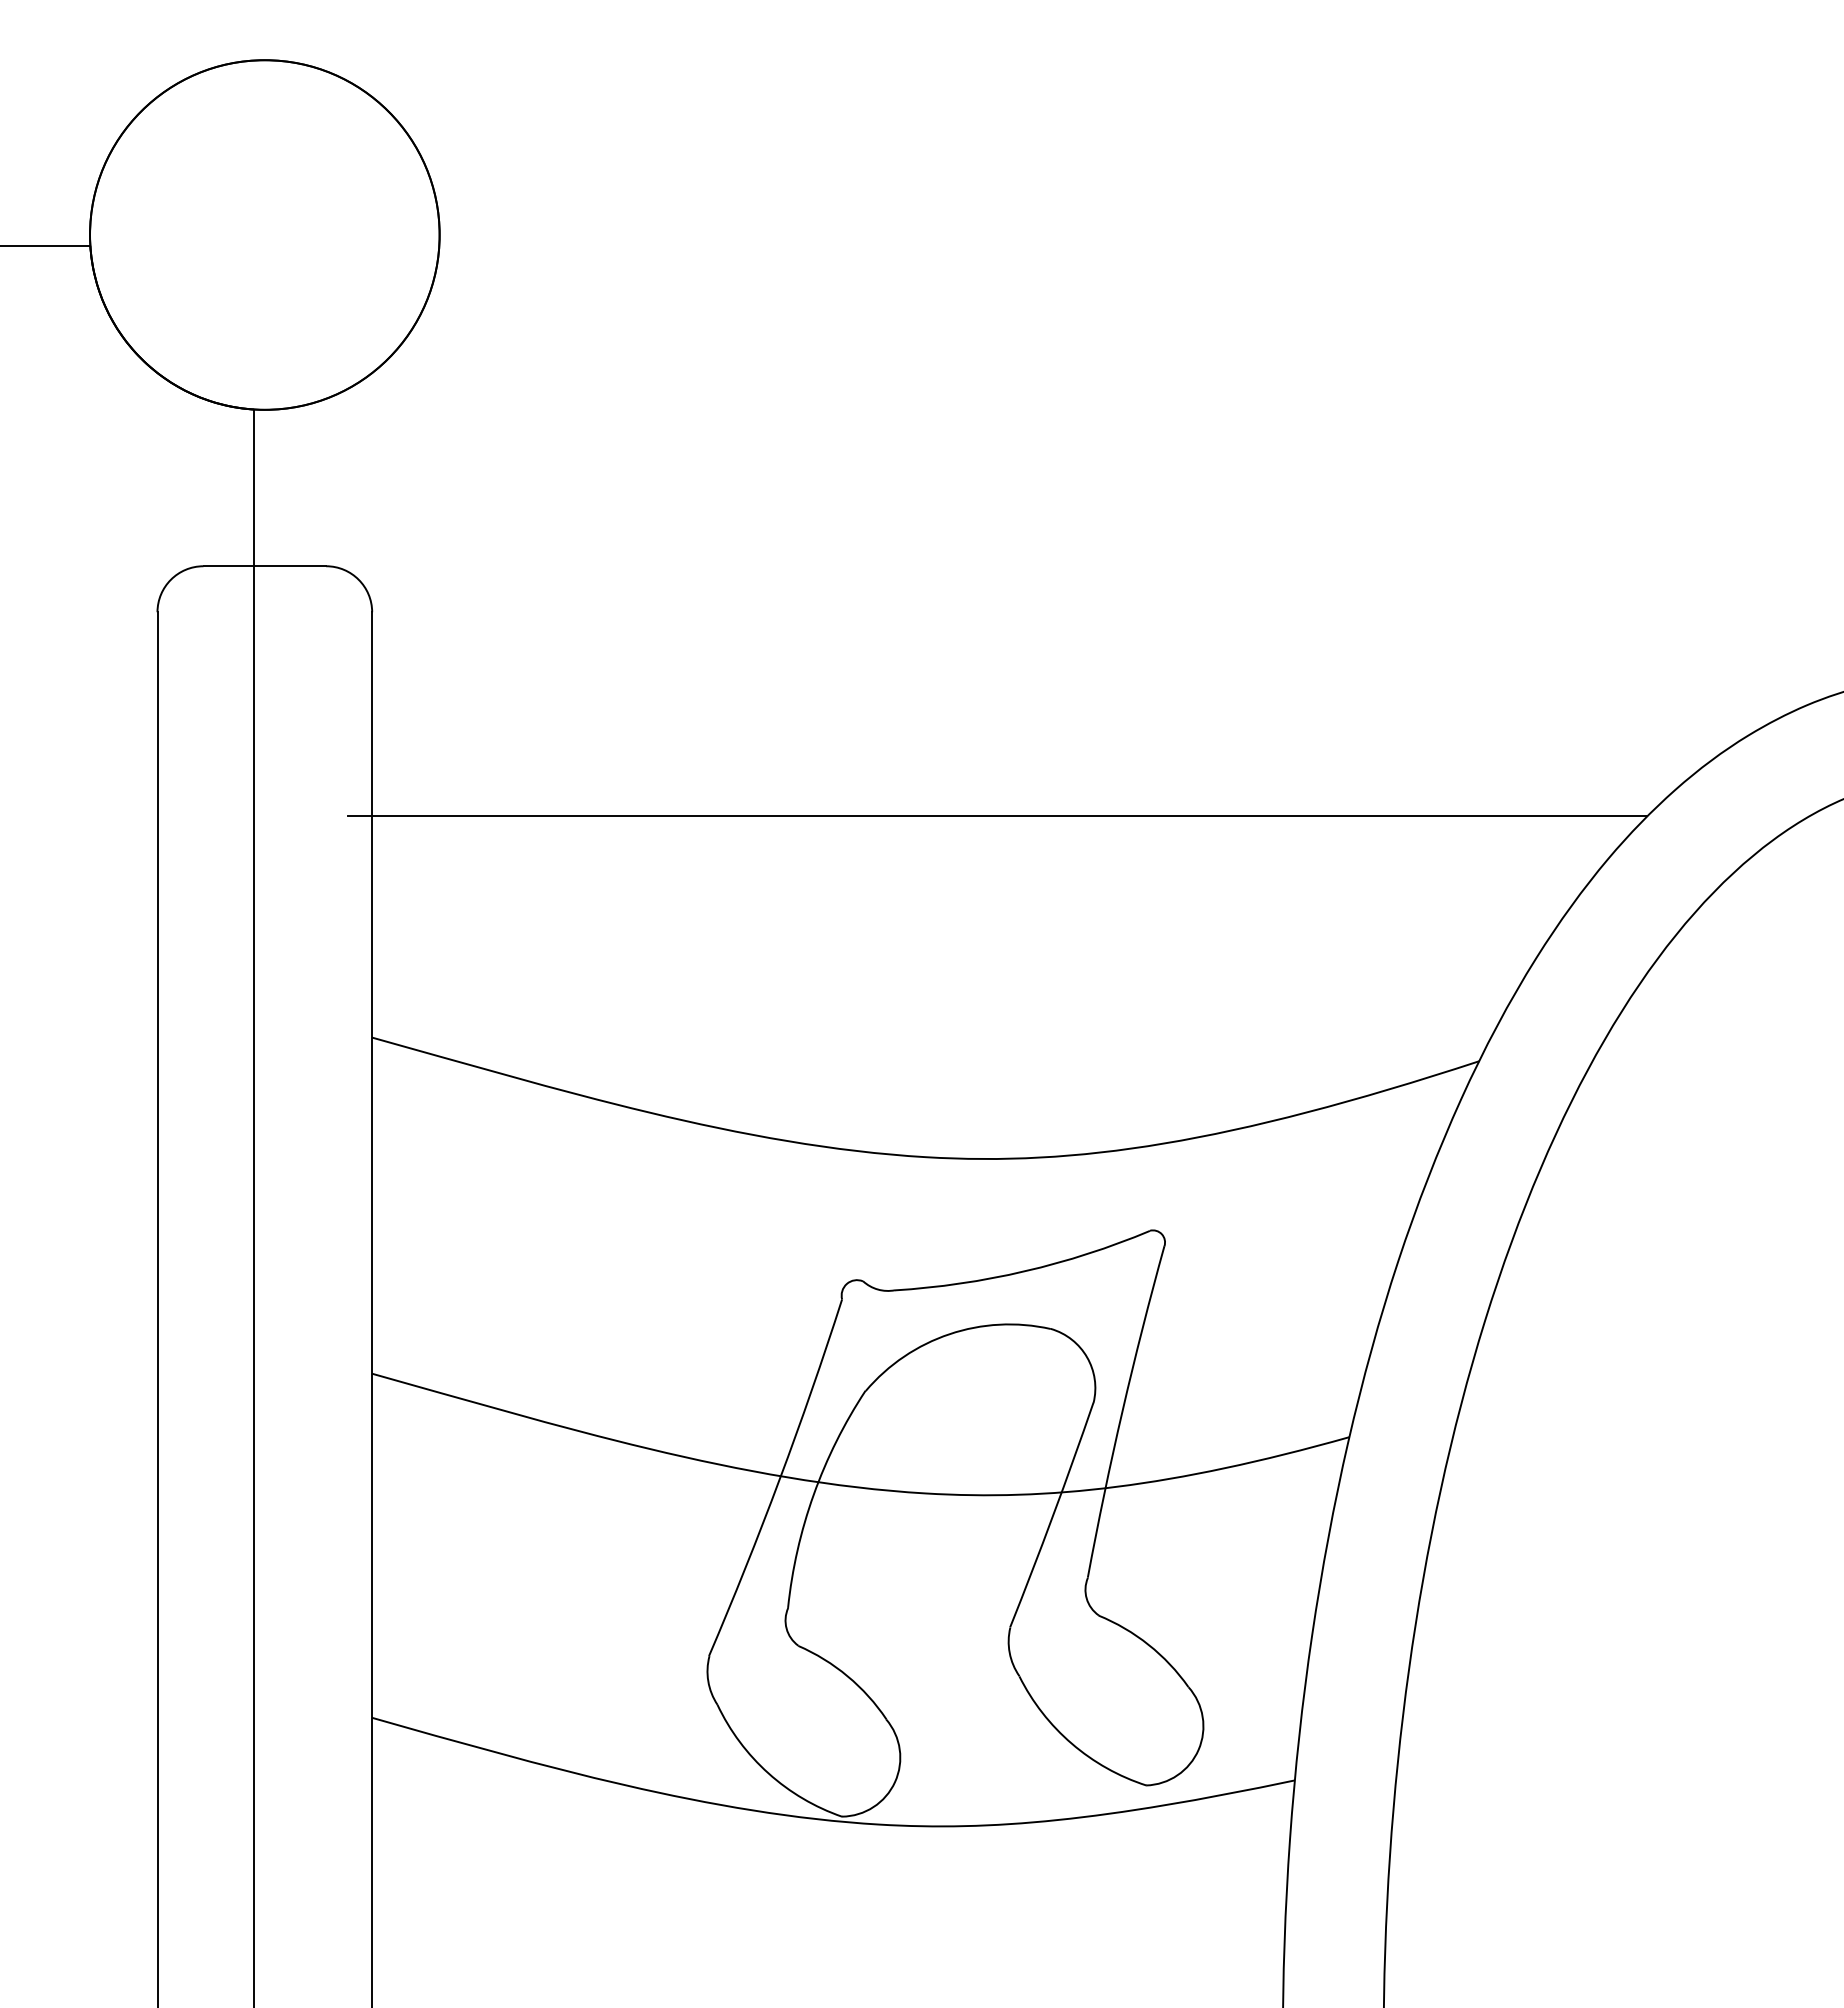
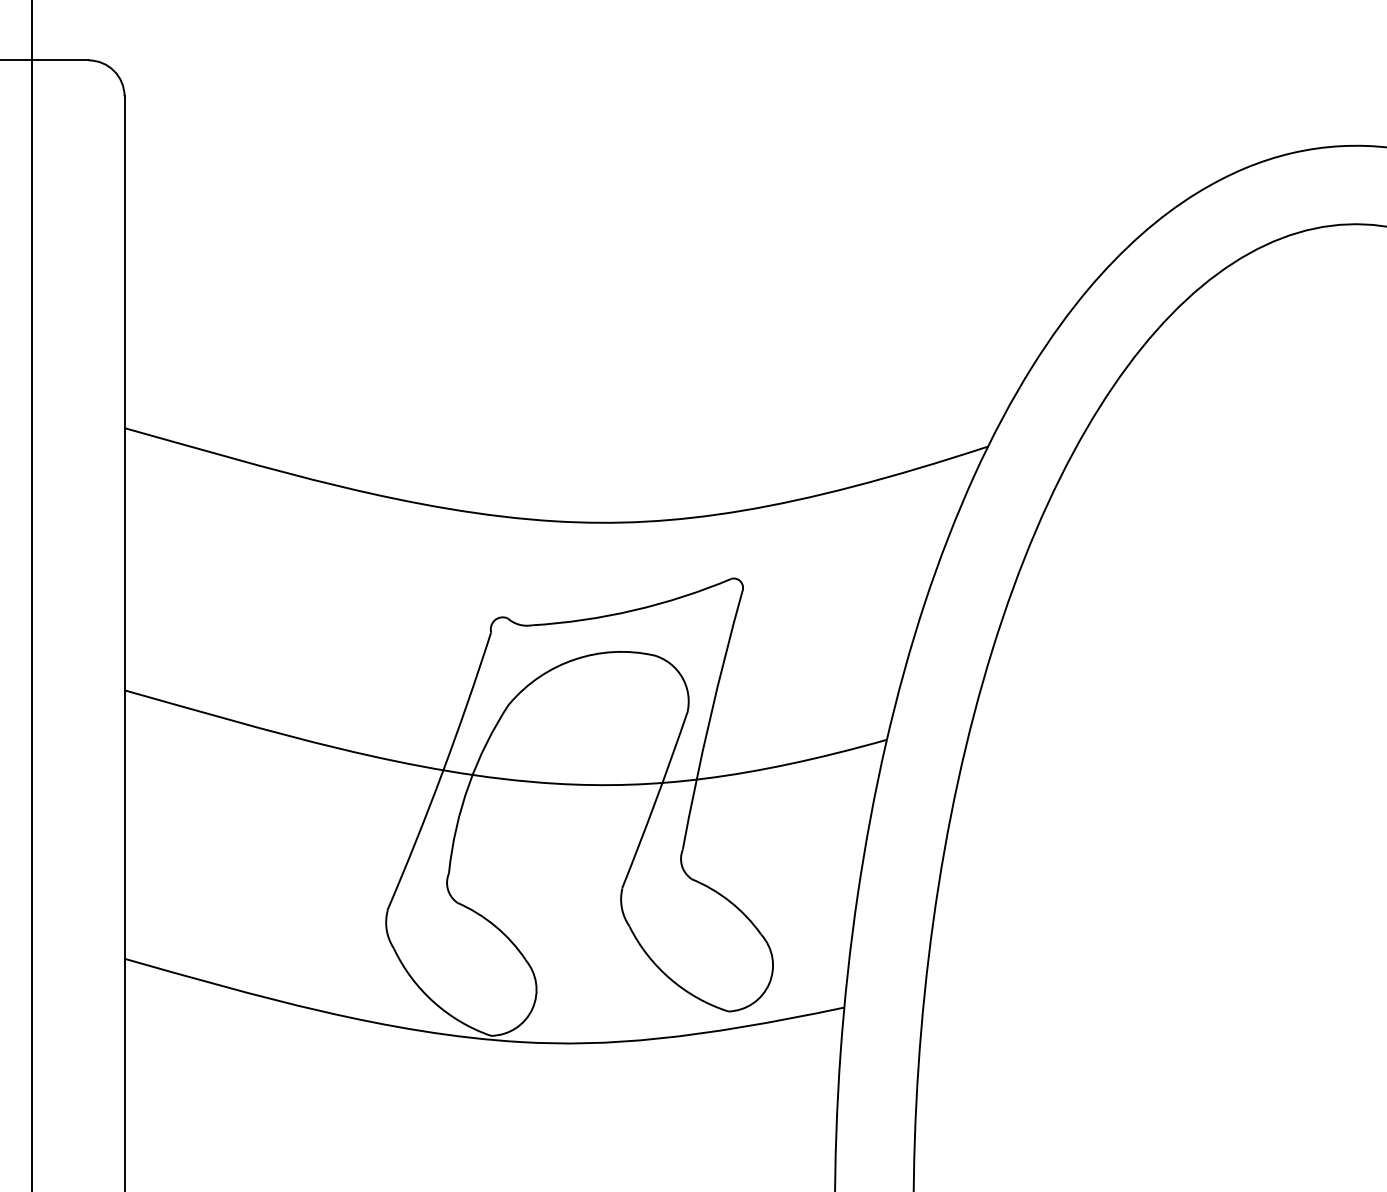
line: (997, 816) -> (612, 255), removed

